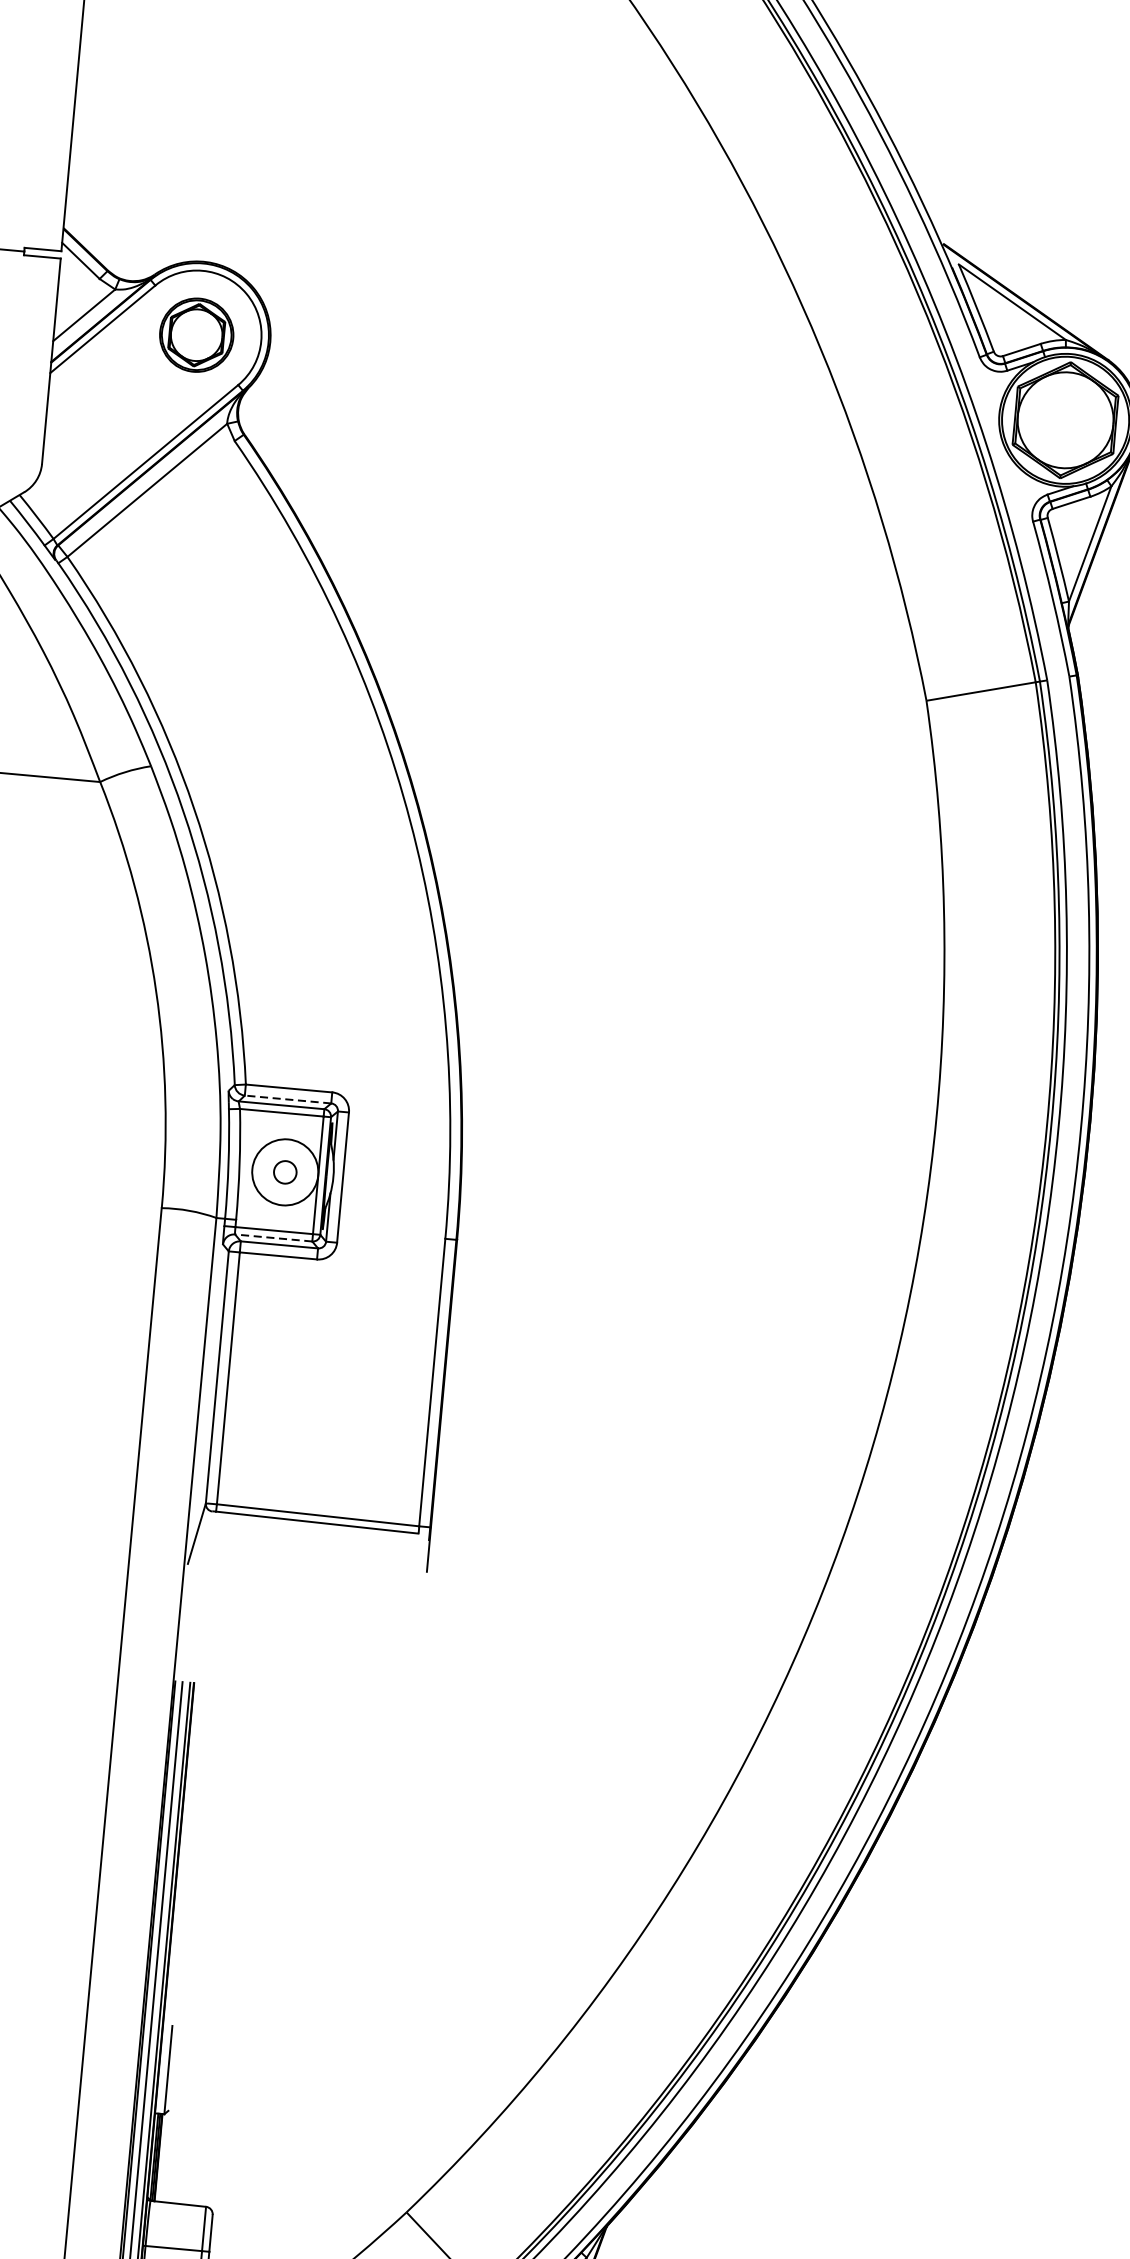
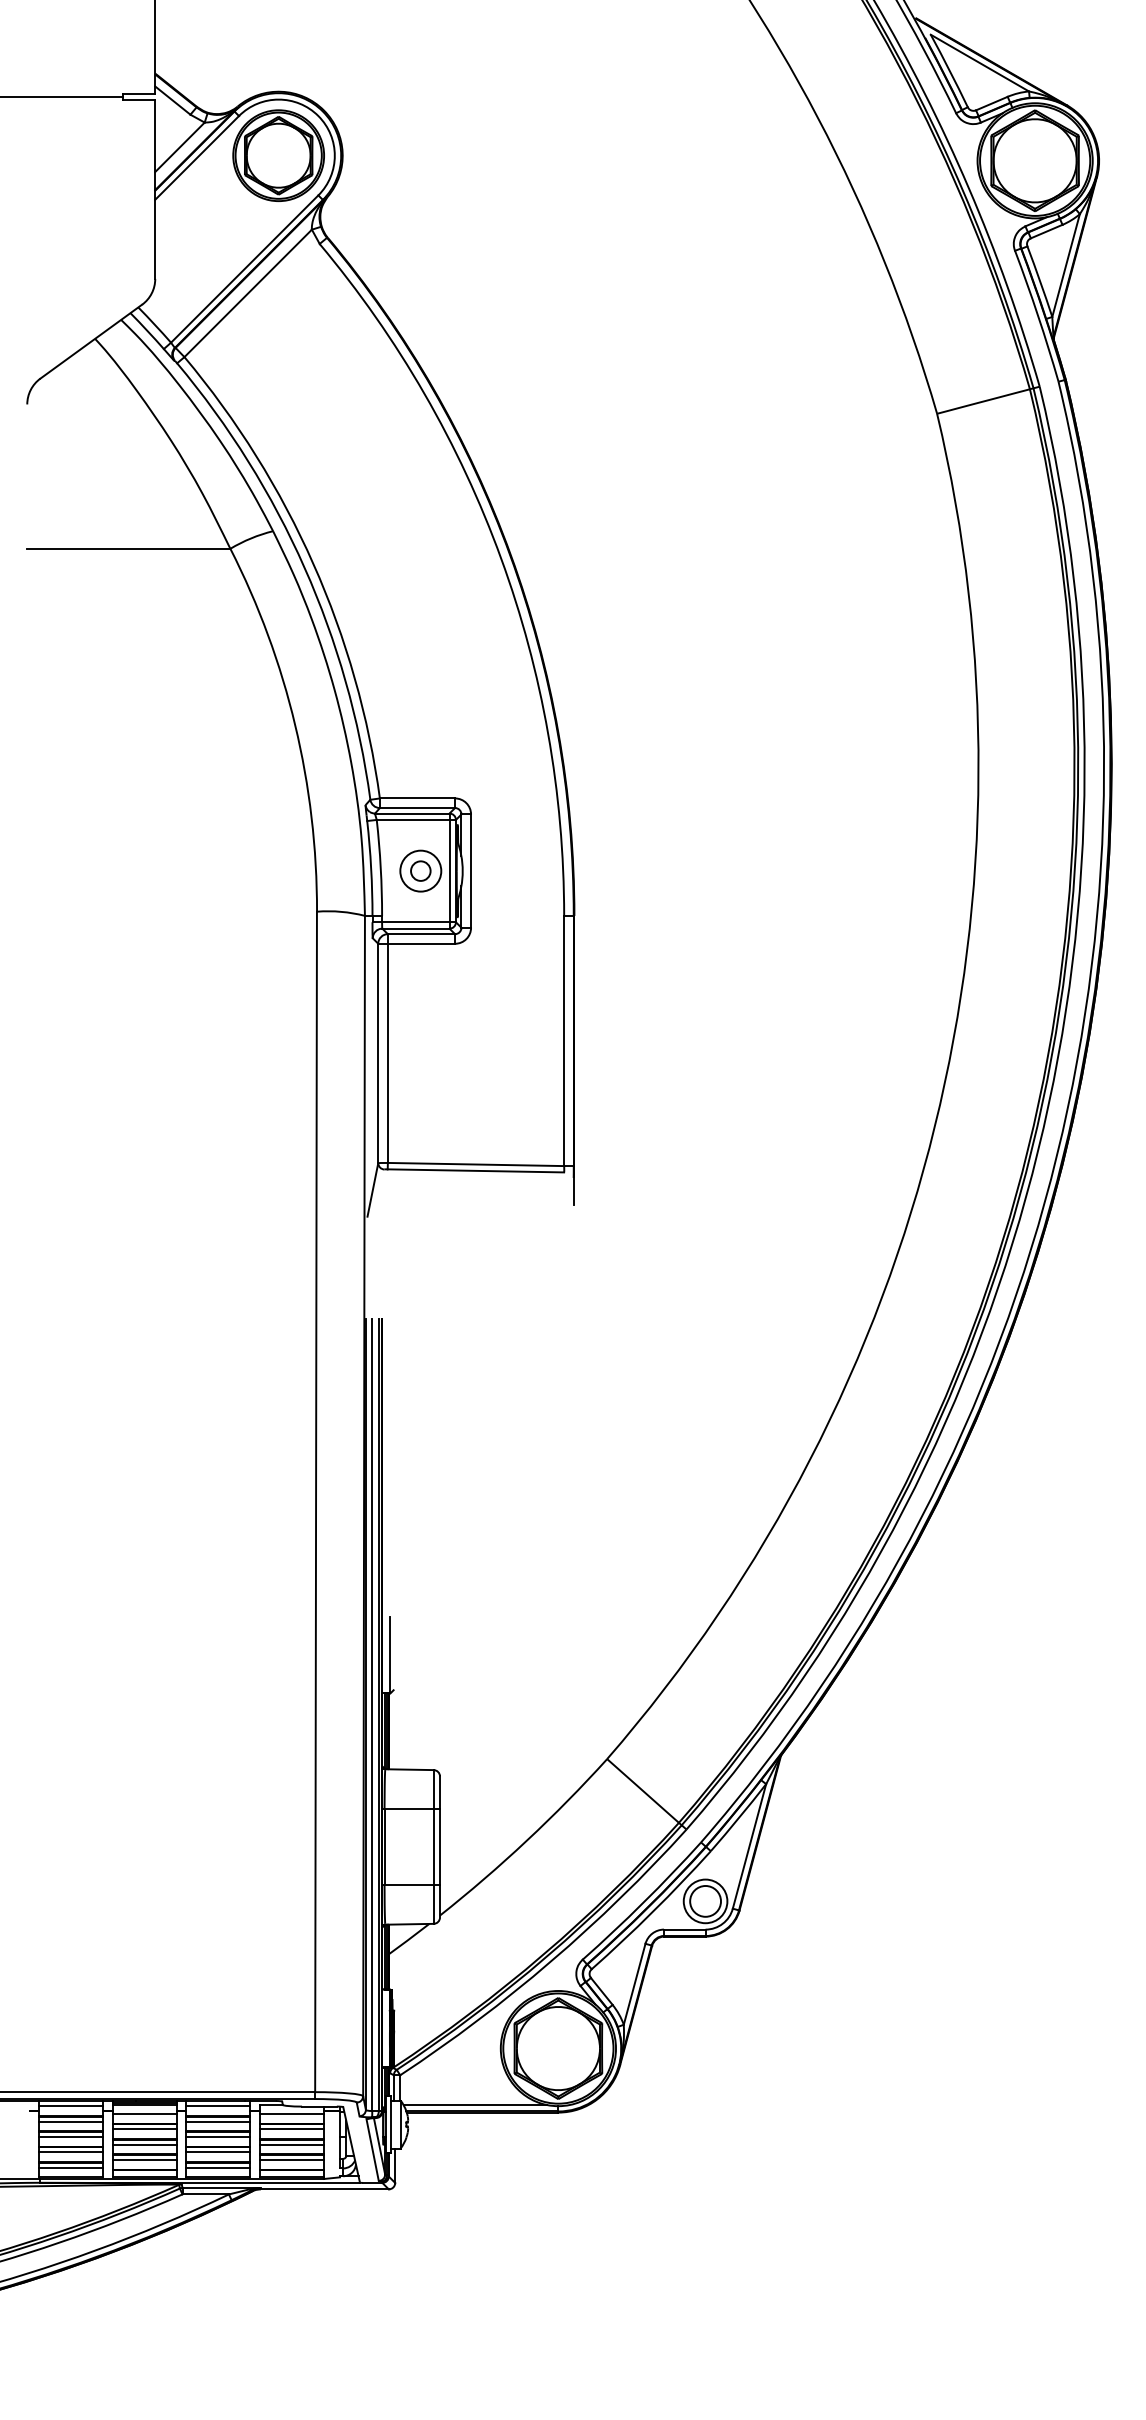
part: (196, 335) -> (278, 155), size x1.43
line: (288, 1100) -> (417, 808), dashed -> solid
circle: (285, 1171) -> (420, 870), size x0.71
line: (273, 1237) -> (415, 928), dashed -> solid

